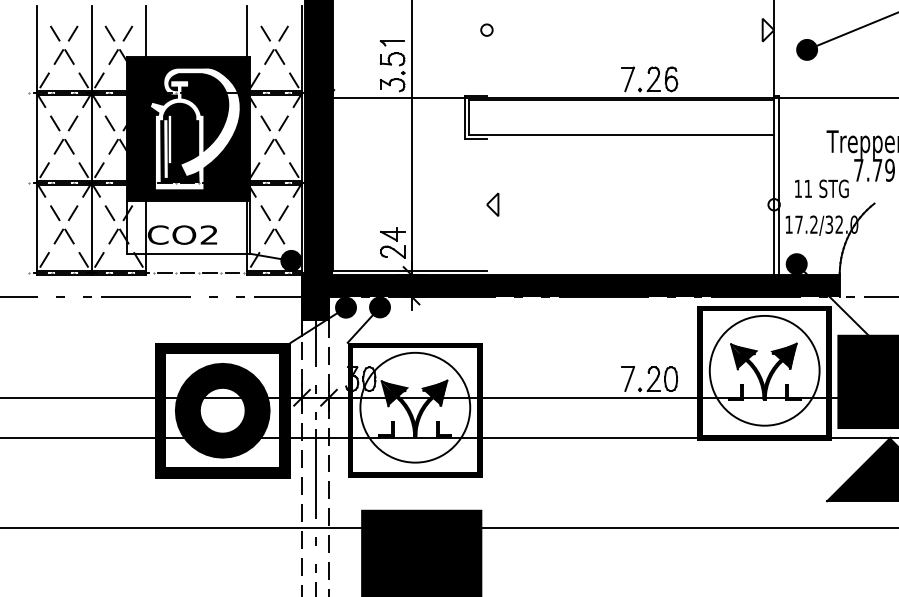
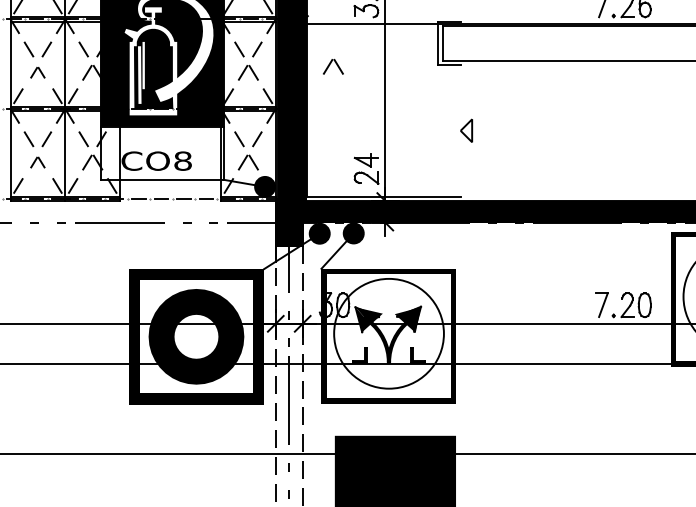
part: (359, 140) -> (333, 66), added
part: (63, 146) -> (37, 72), size x0.7
text: (209, 234) -> (183, 160), CO2 -> CO8
part: (63, 236) -> (37, 162), size x0.7

